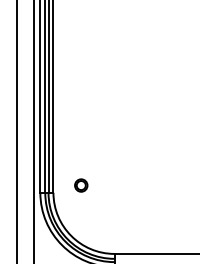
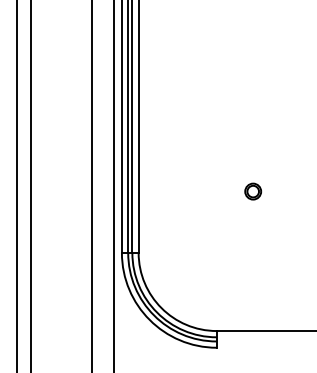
part: (81, 185) -> (253, 191), moved

